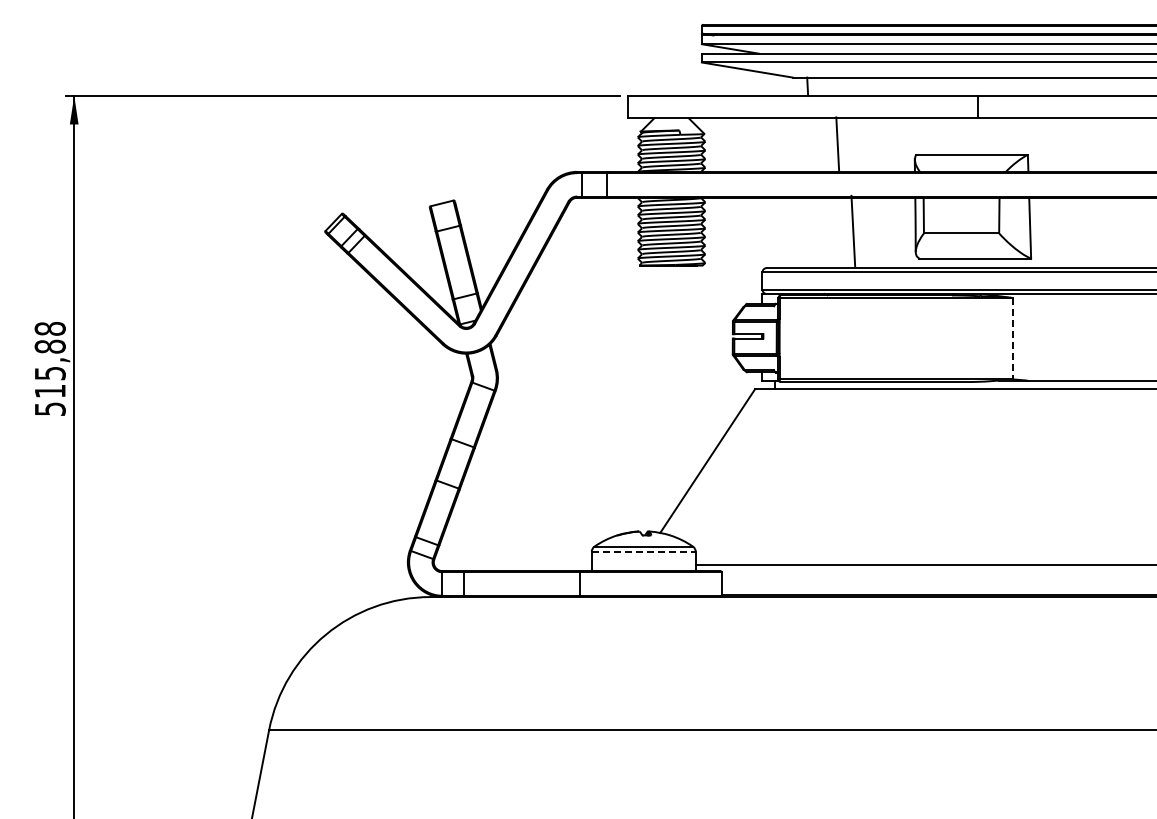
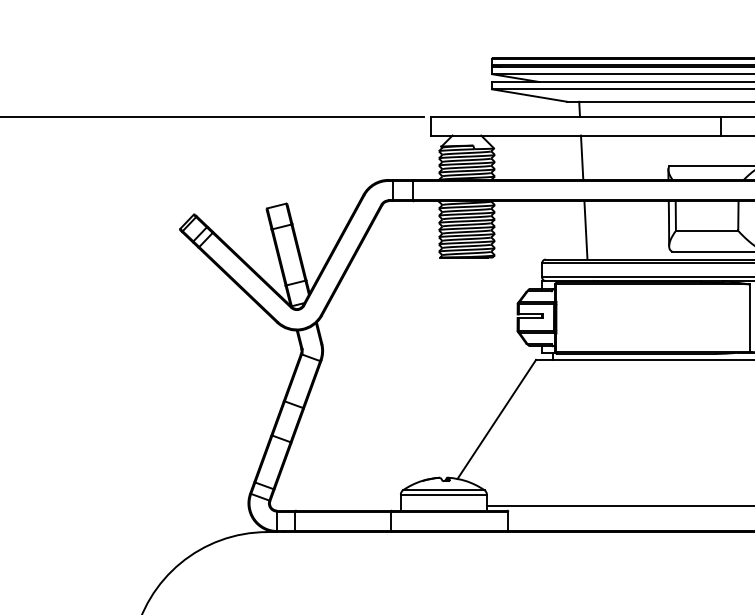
line: (837, 143) -> (581, 157), moved
line: (853, 230) -> (586, 230), moved
line: (1012, 338) -> (749, 317), dashed -> solid
line: (643, 551) -> (443, 494), dashed -> solid

